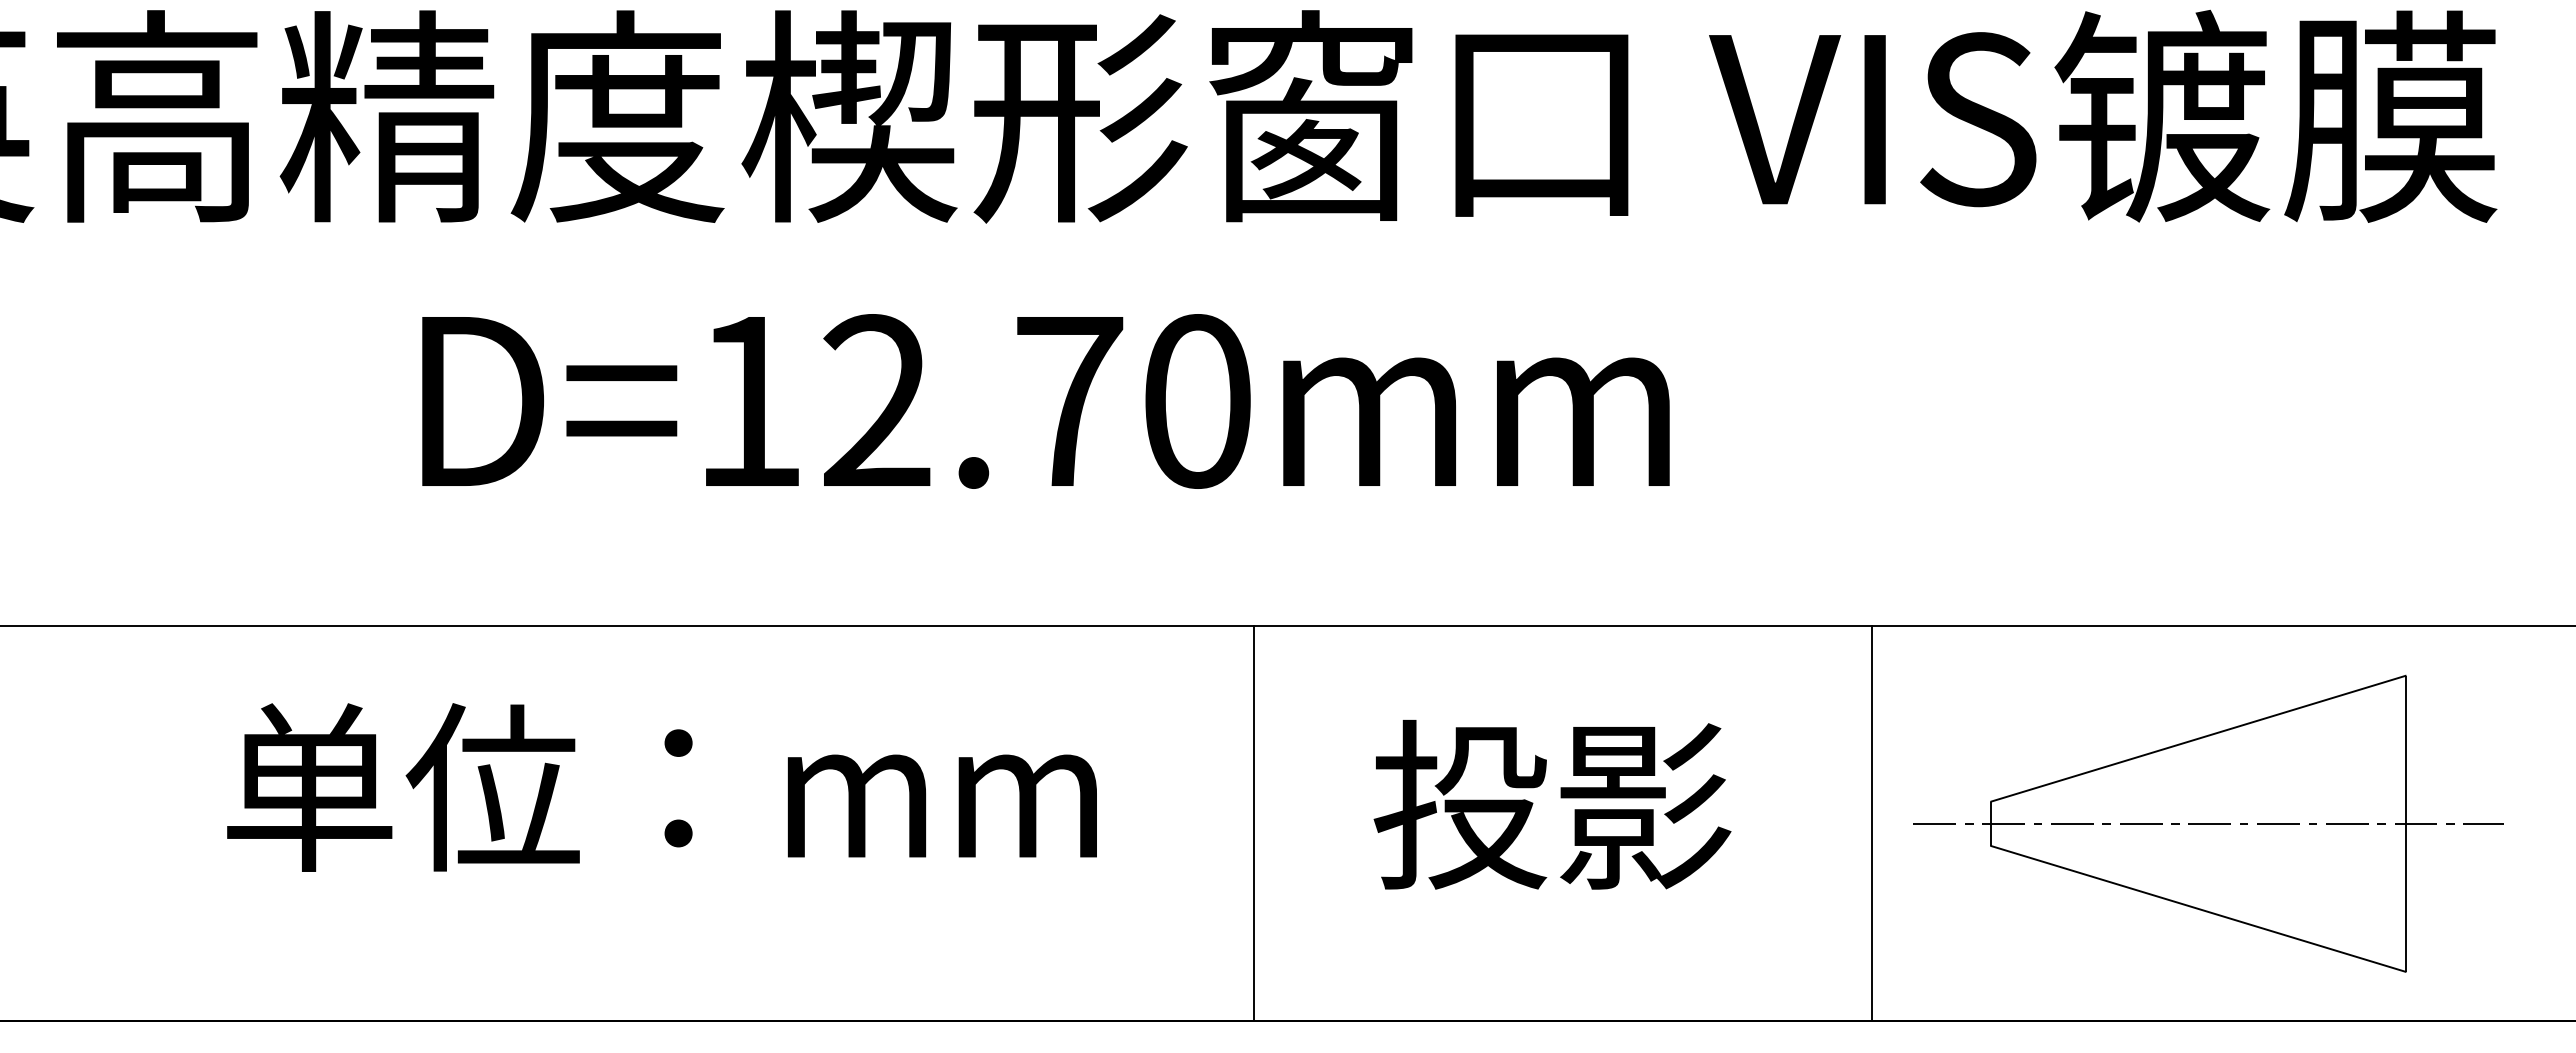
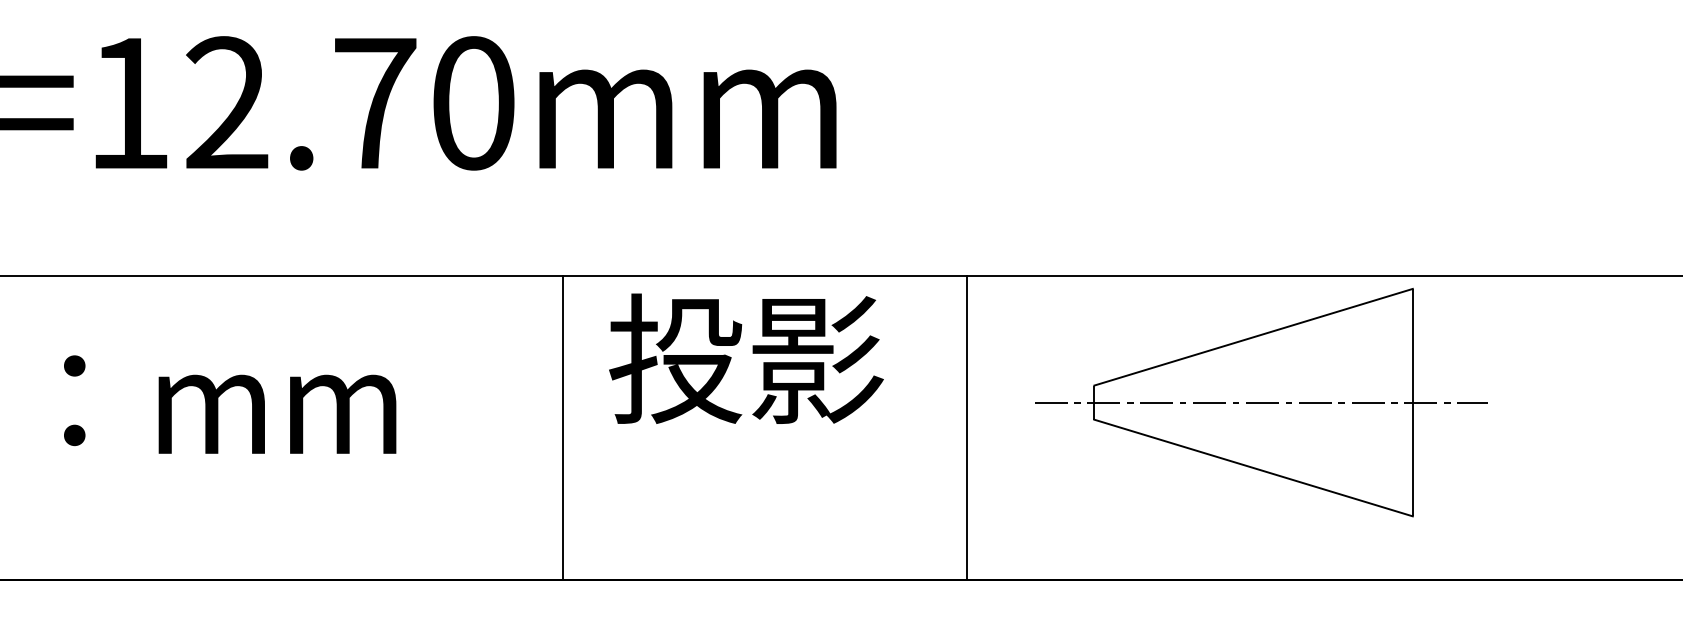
text: (1552, 804) -> (746, 358), moved
line: (1254, 823) -> (563, 427), moved
line: (1871, 823) -> (966, 427), moved
part: (2208, 823) -> (1261, 402), moved

